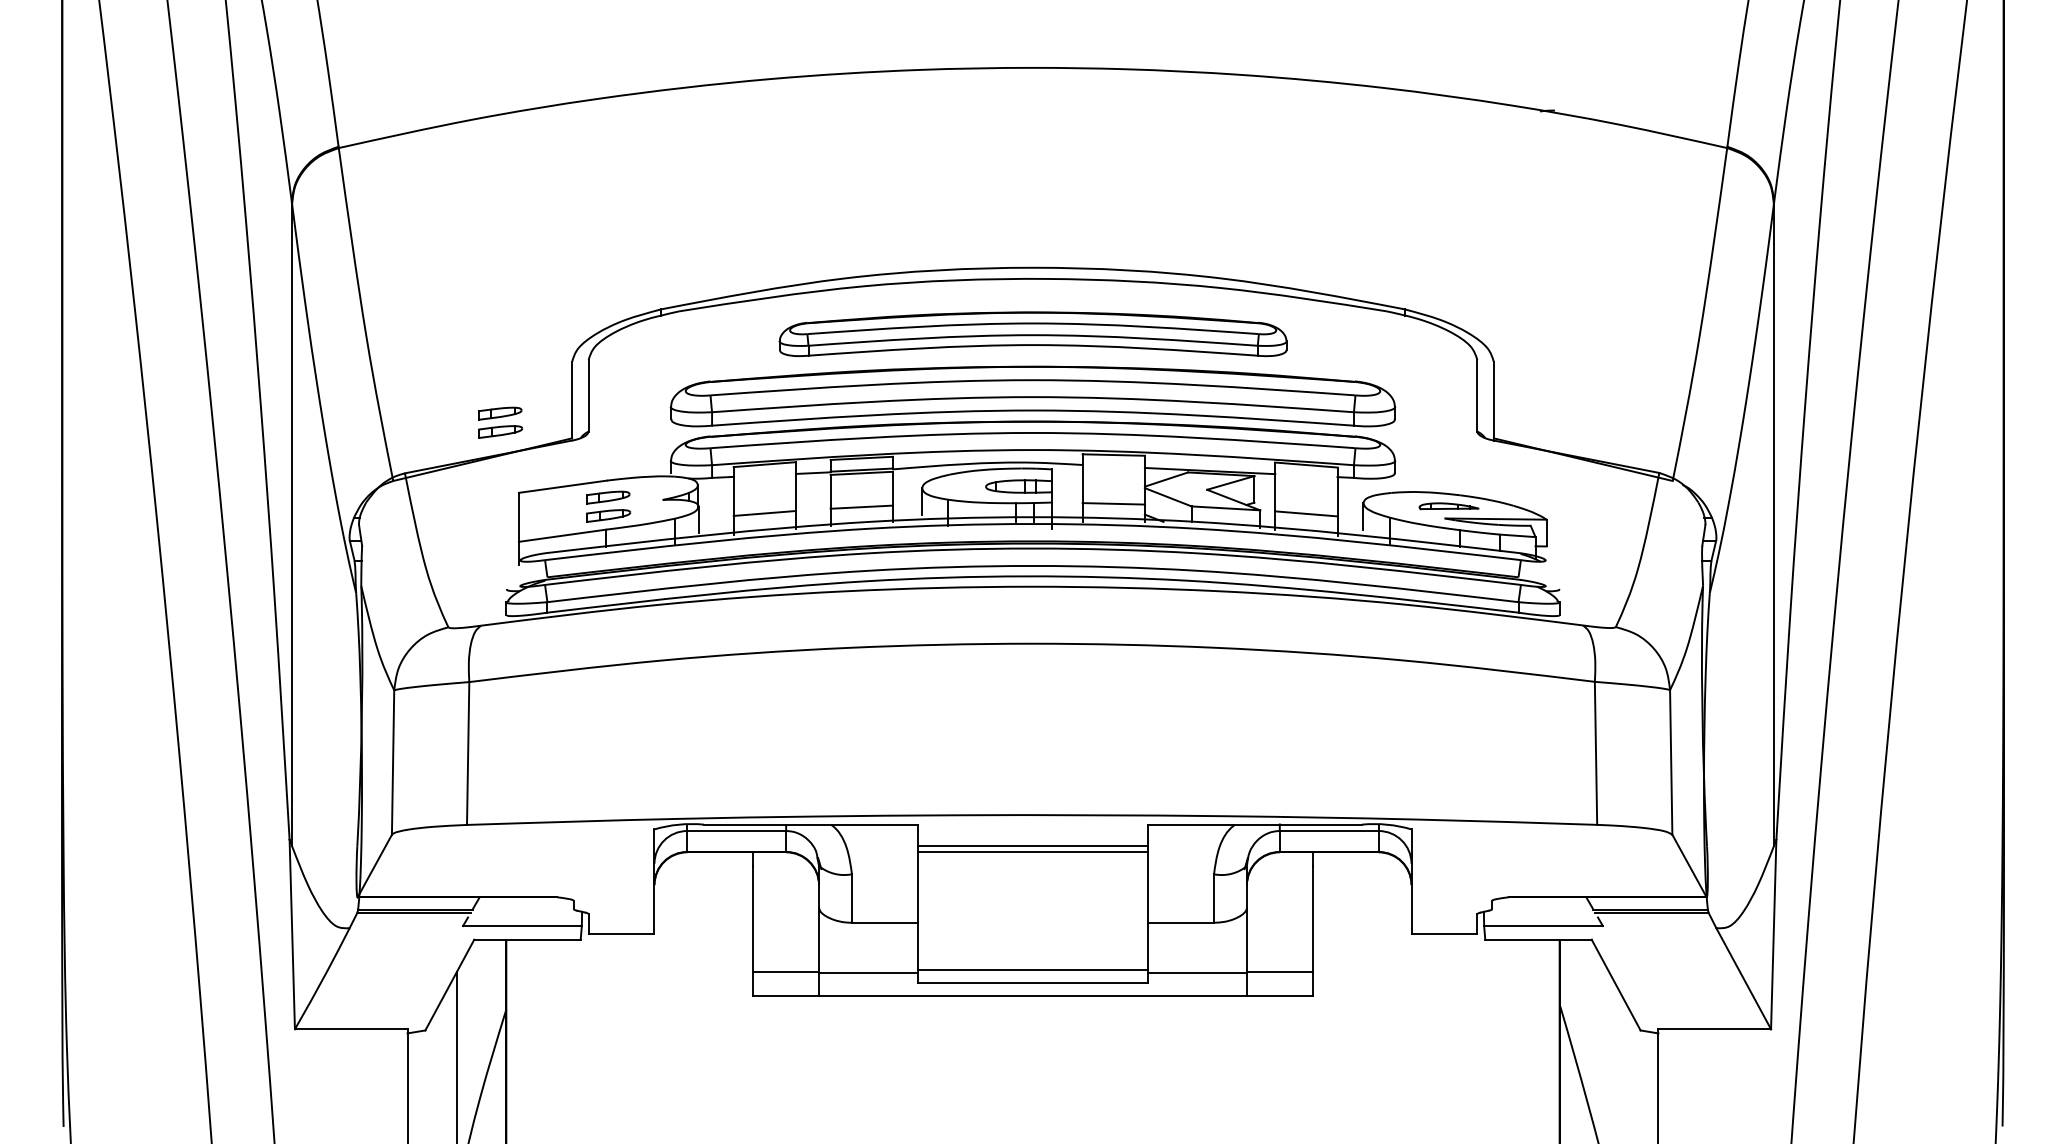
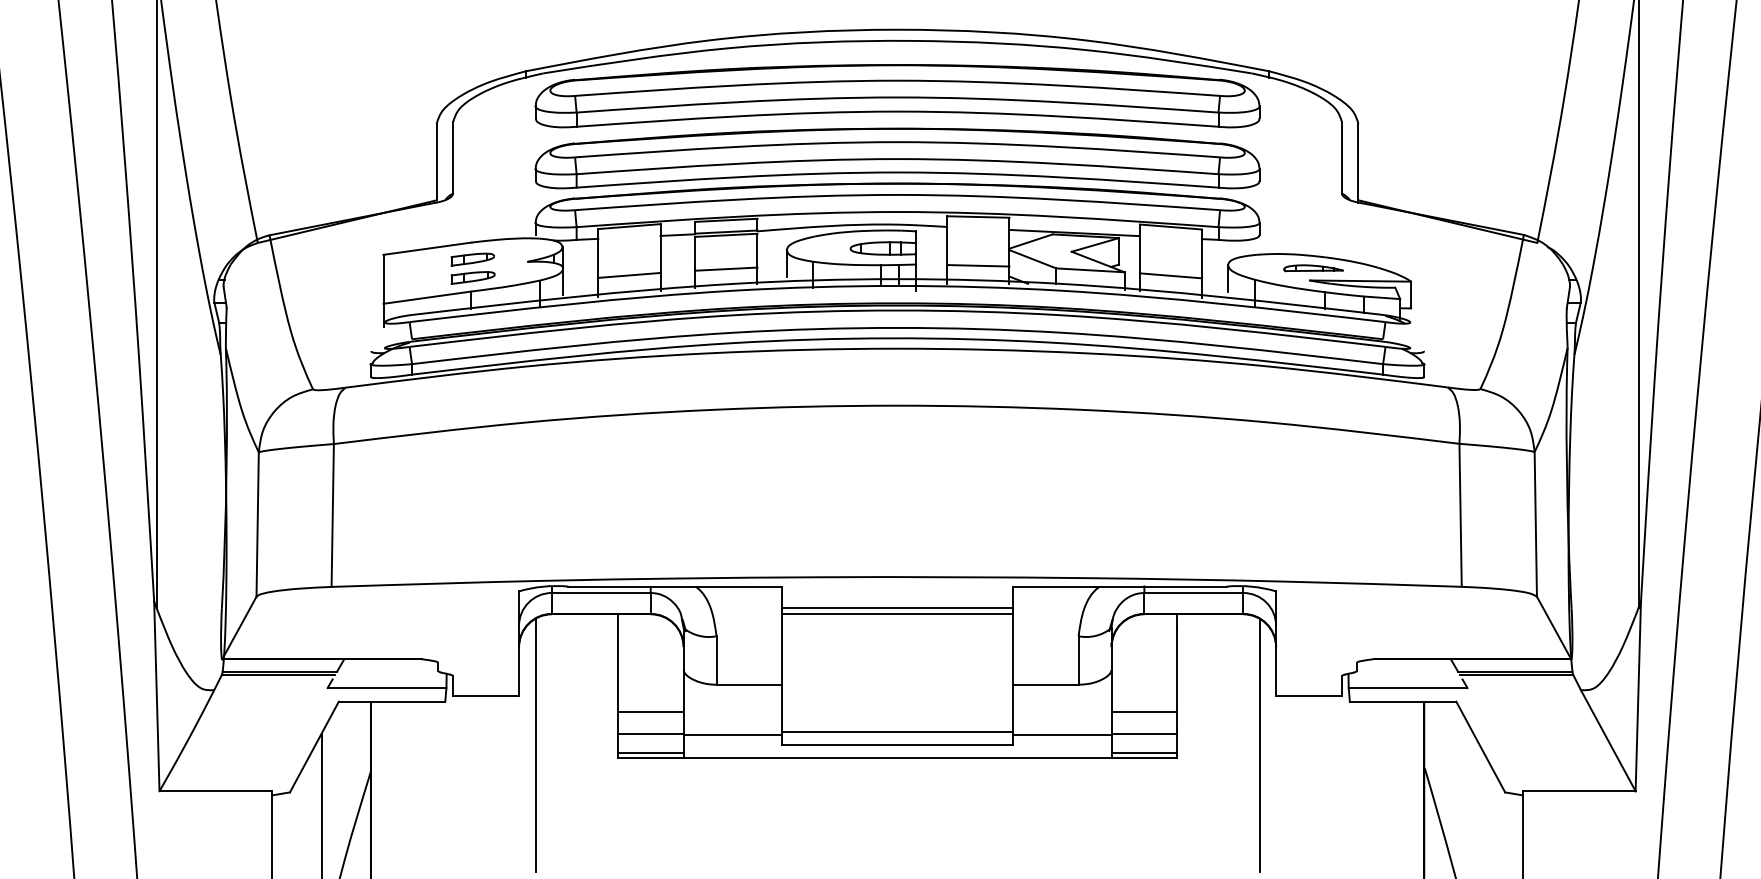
part: (1033, 334) -> (898, 96), size x1.43
part: (500, 422) -> (365, 184), removed
line: (786, 950) -> (651, 712), added
line: (1279, 950) -> (1144, 712), added
line: (670, 983) -> (535, 745), added
line: (1395, 983) -> (1260, 745), added
line: (786, 991) -> (651, 753), added
line: (1279, 991) -> (1144, 753), added

